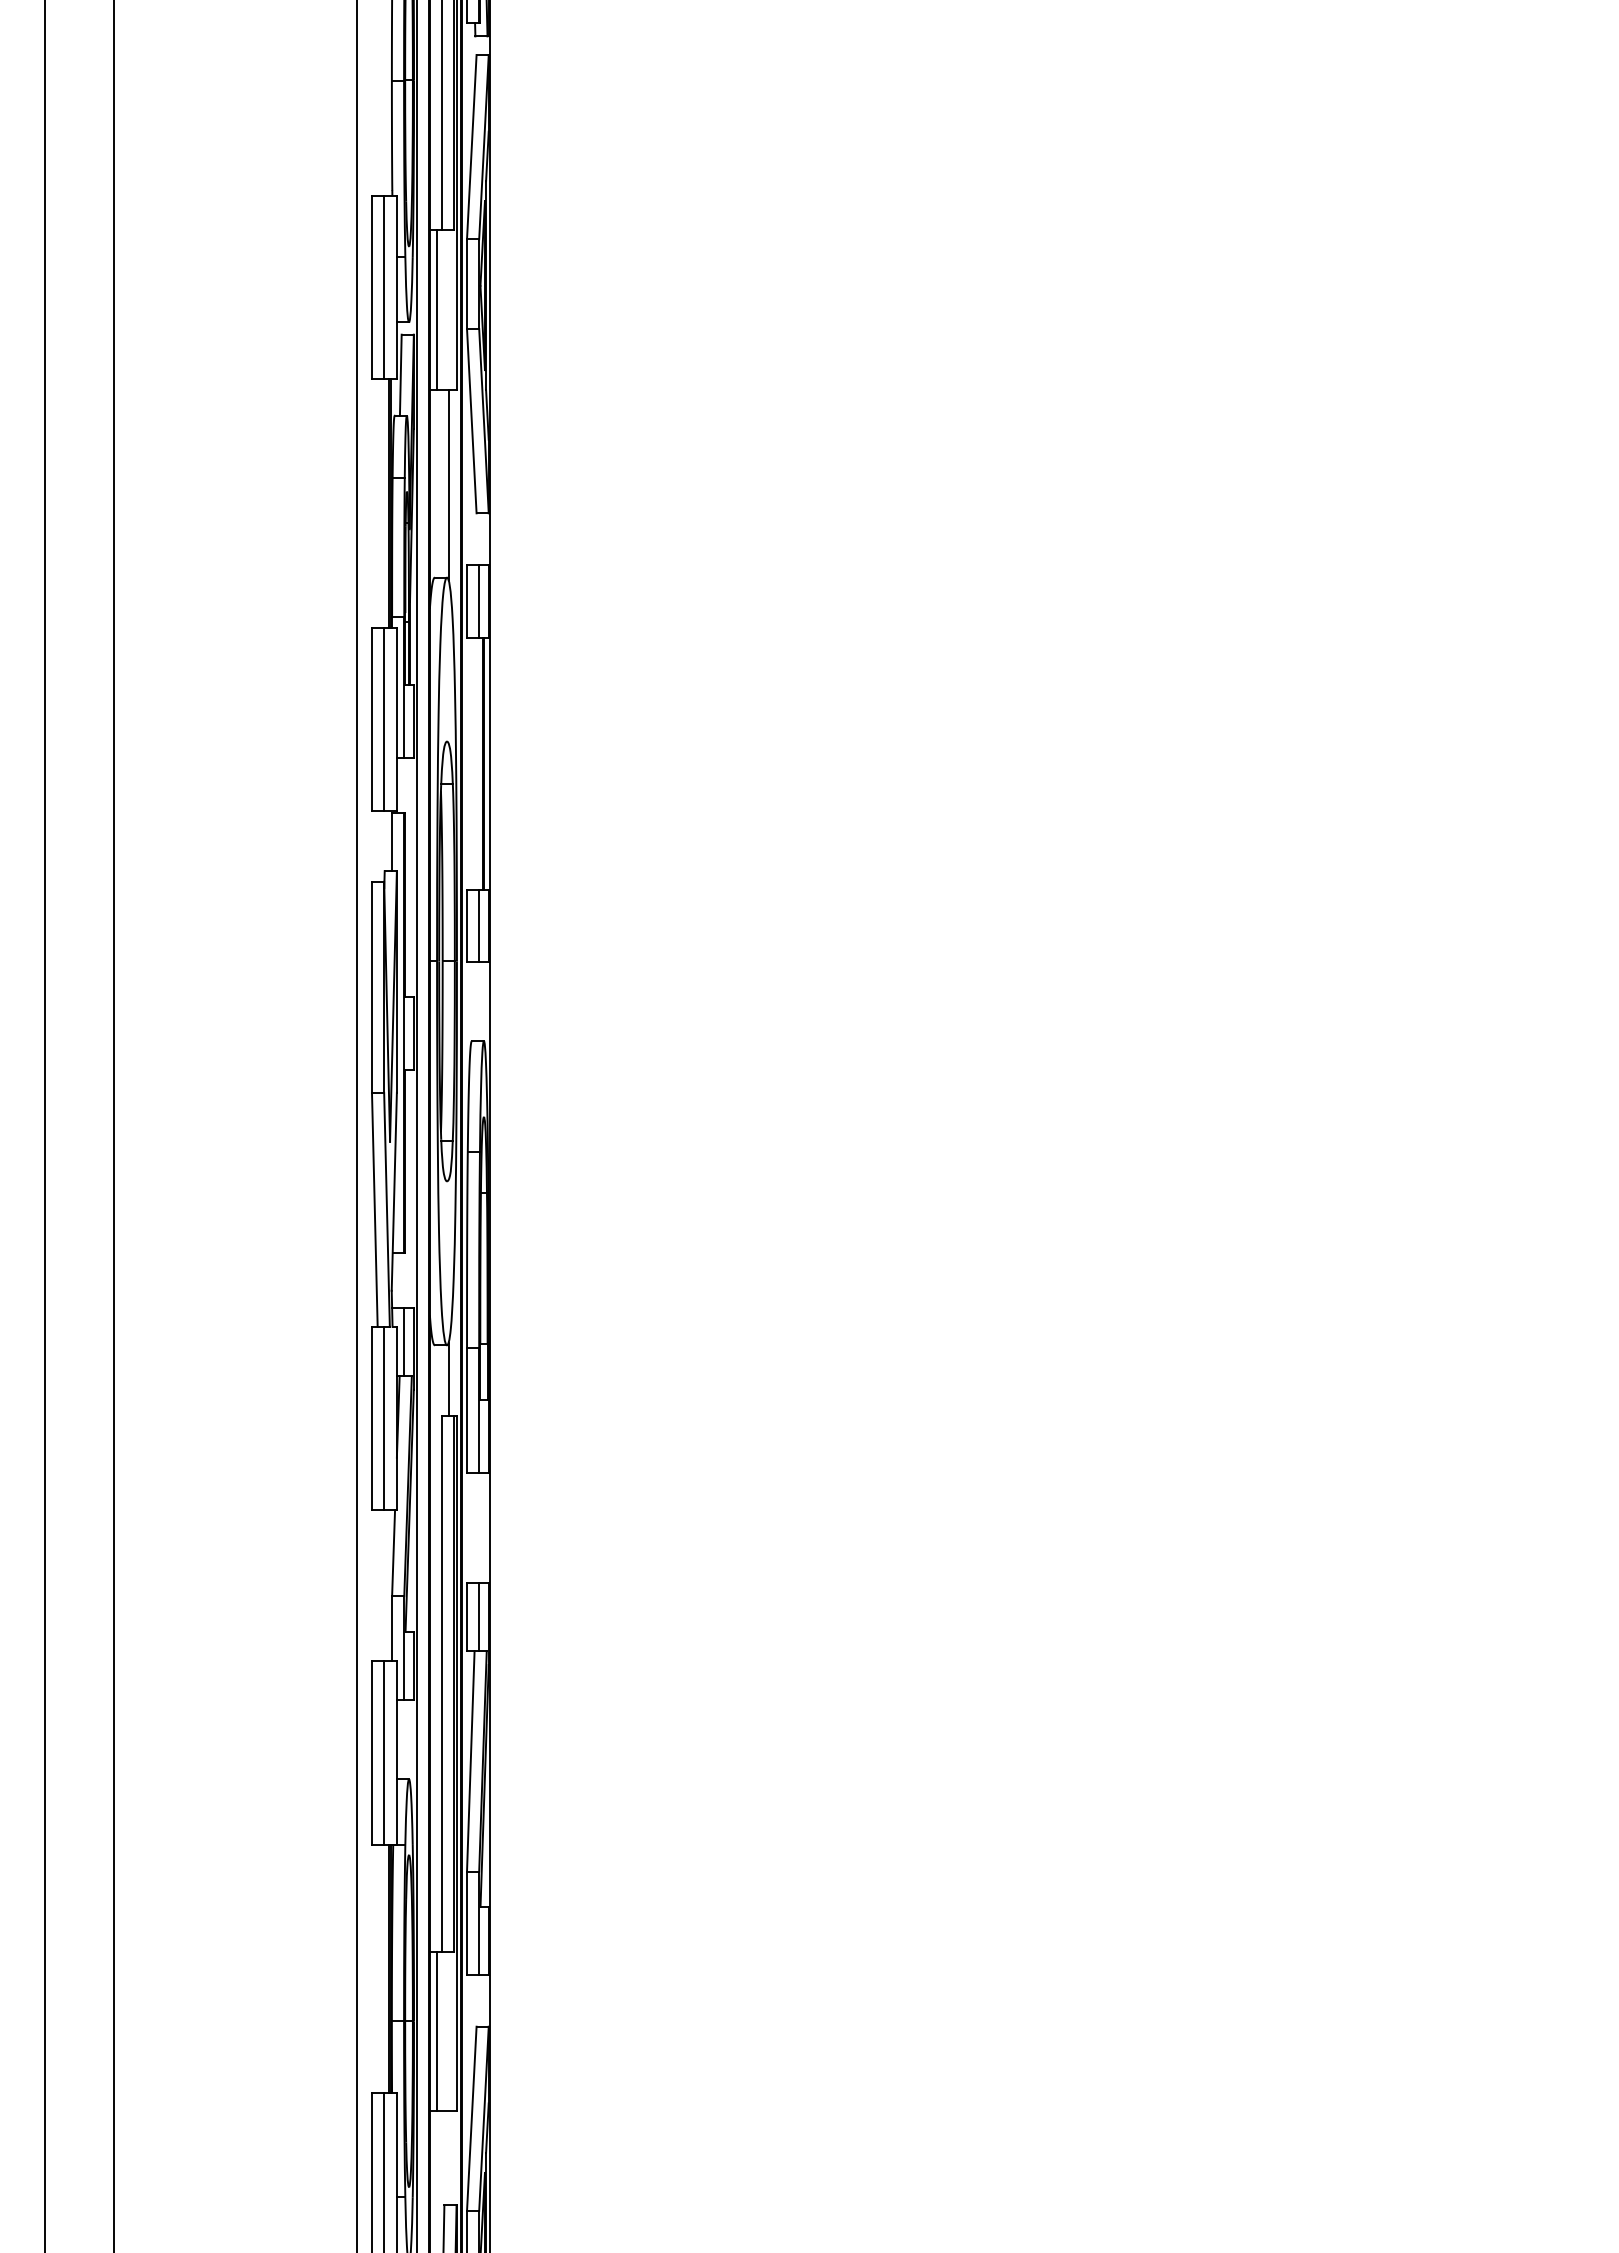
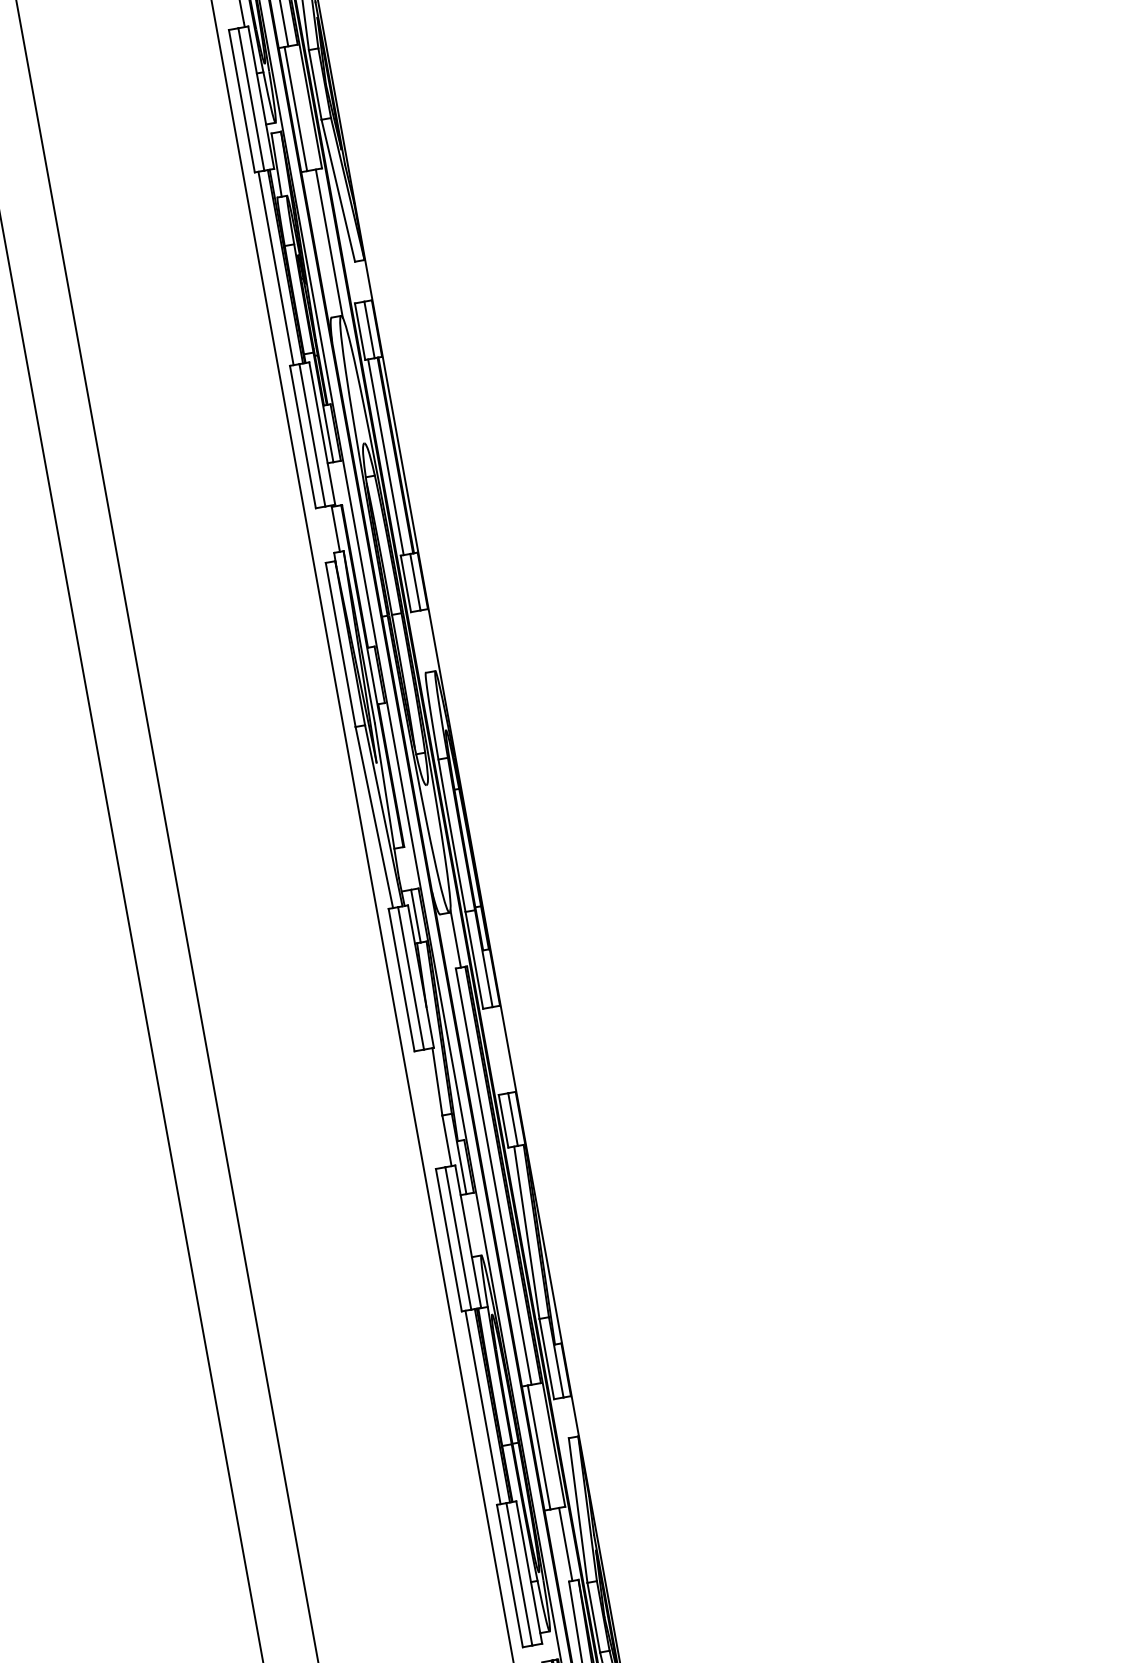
line: (376, 503) -> (275, 268), added
line: (470, 763) -> (385, 457), added
line: (376, 1968) -> (482, 1407), added
line: (448, 2158) -> (565, 1544), added

